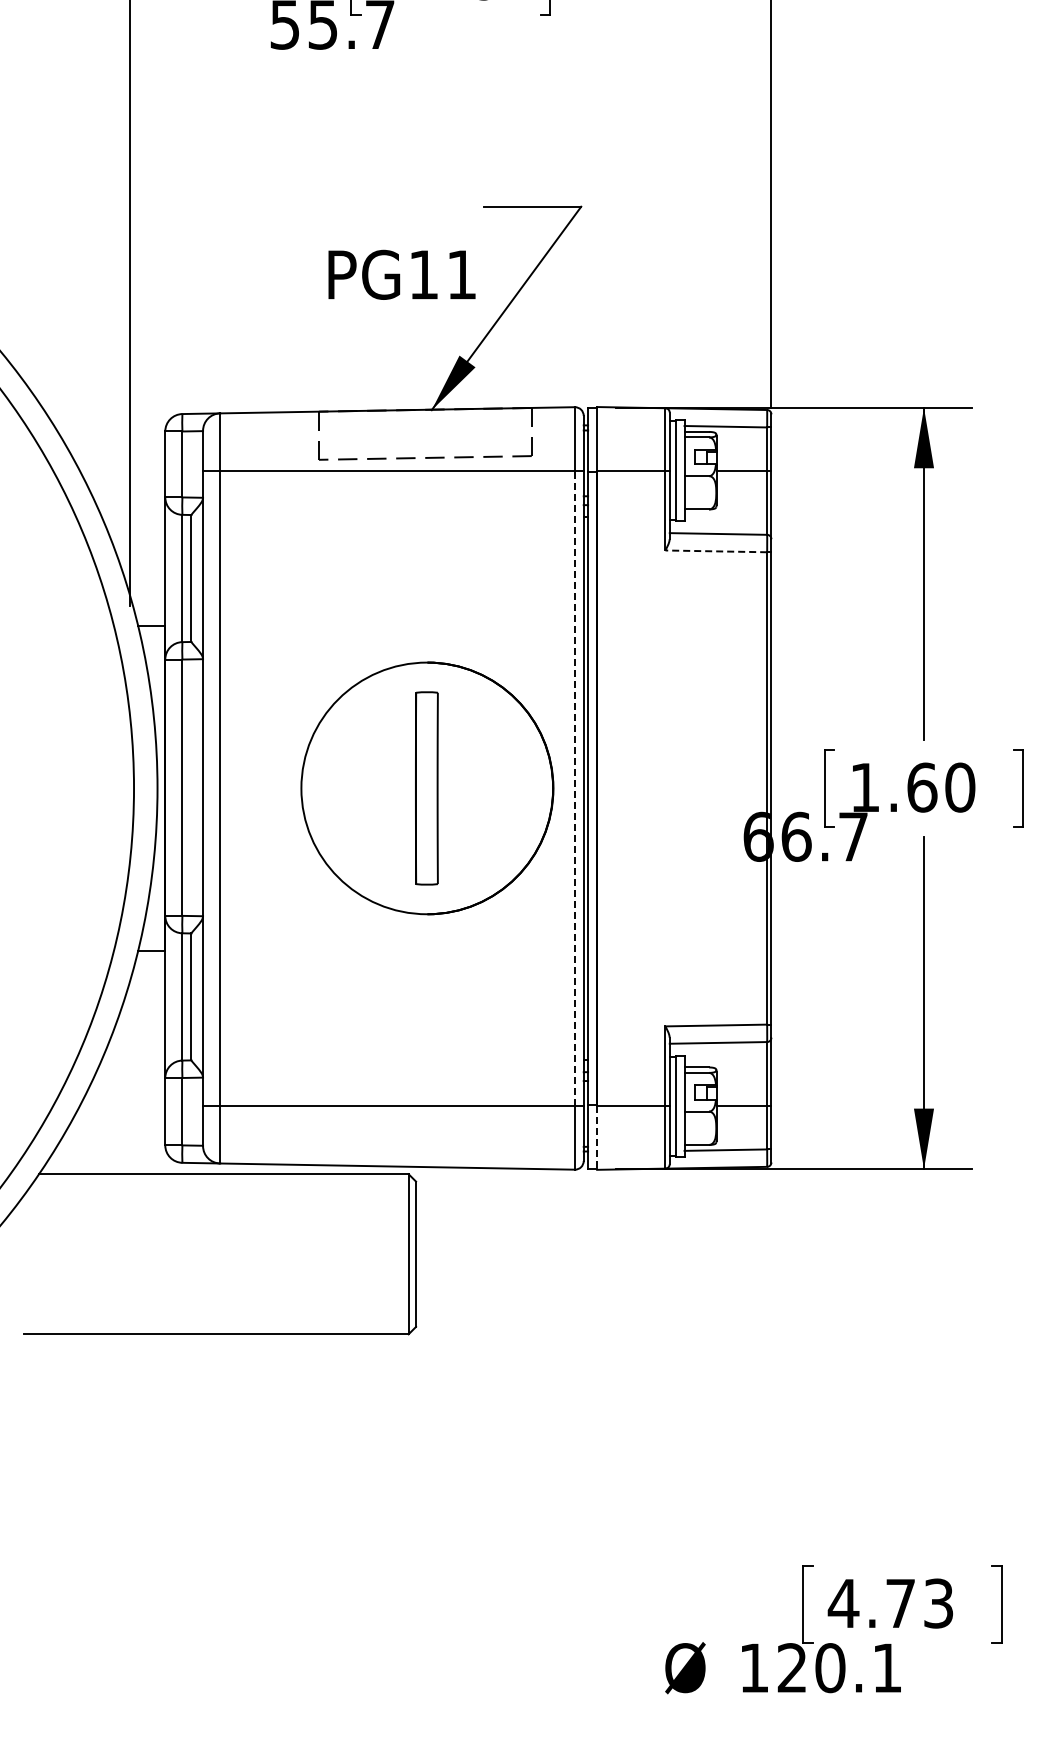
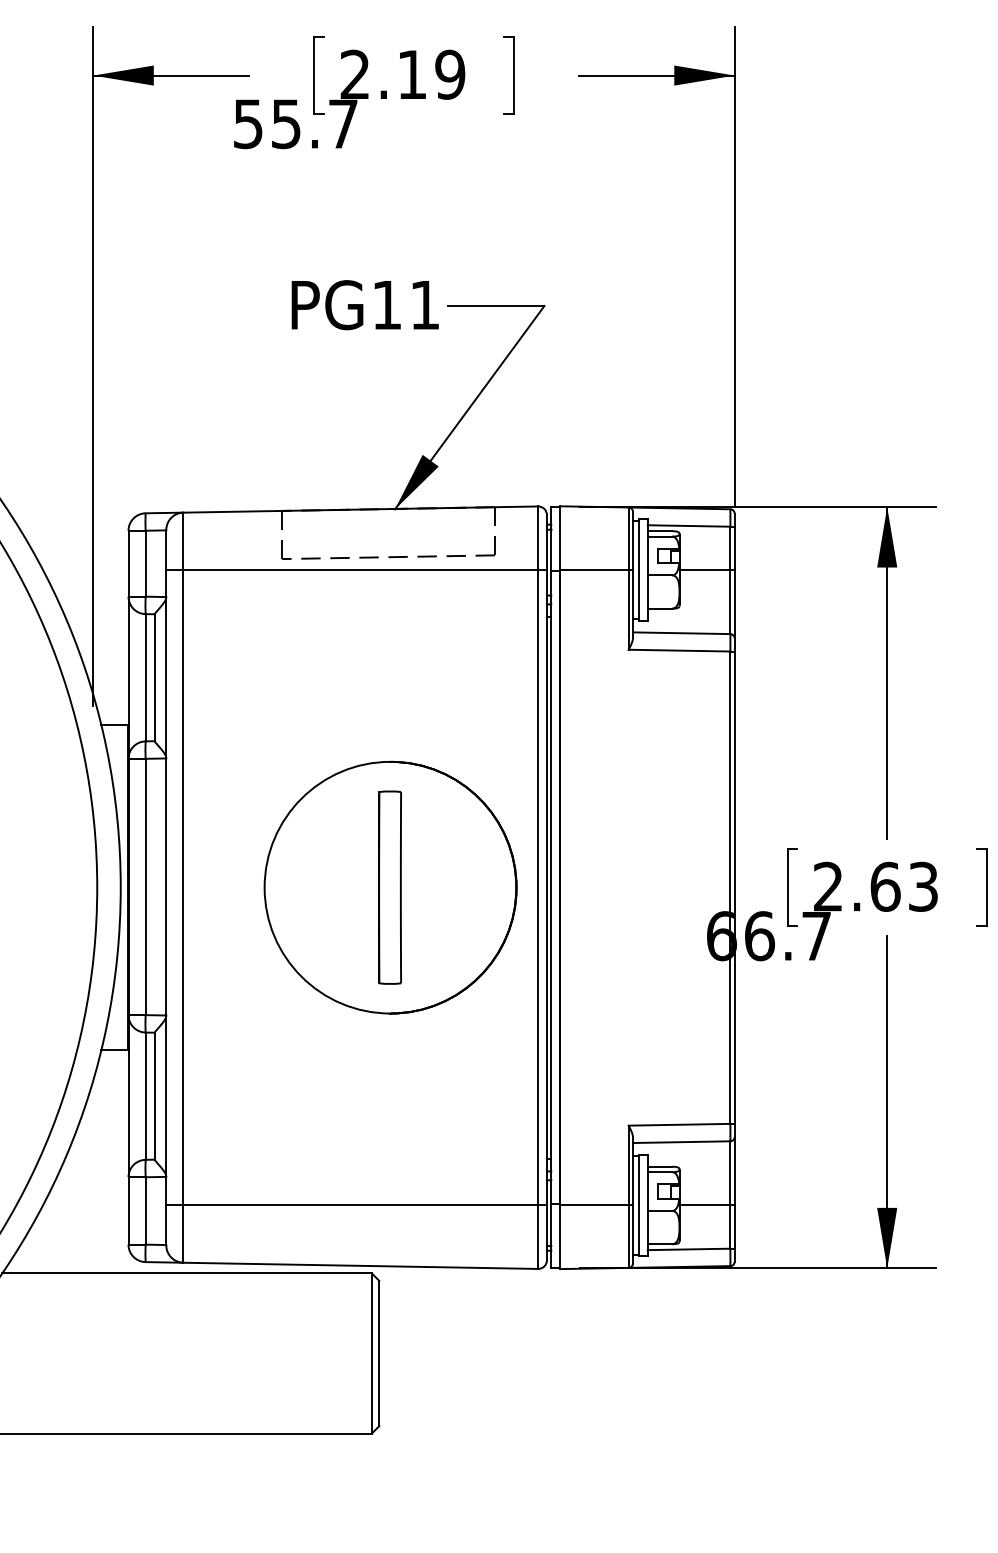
text: (401, 274) -> (364, 304), moved
line: (716, 551) -> (679, 650), dashed -> solid
line: (574, 787) -> (537, 886), dashed -> solid
text: (912, 787) -> (875, 886), 1.60 -> 2.63
line: (597, 1137) -> (560, 1236), dashed -> solid

